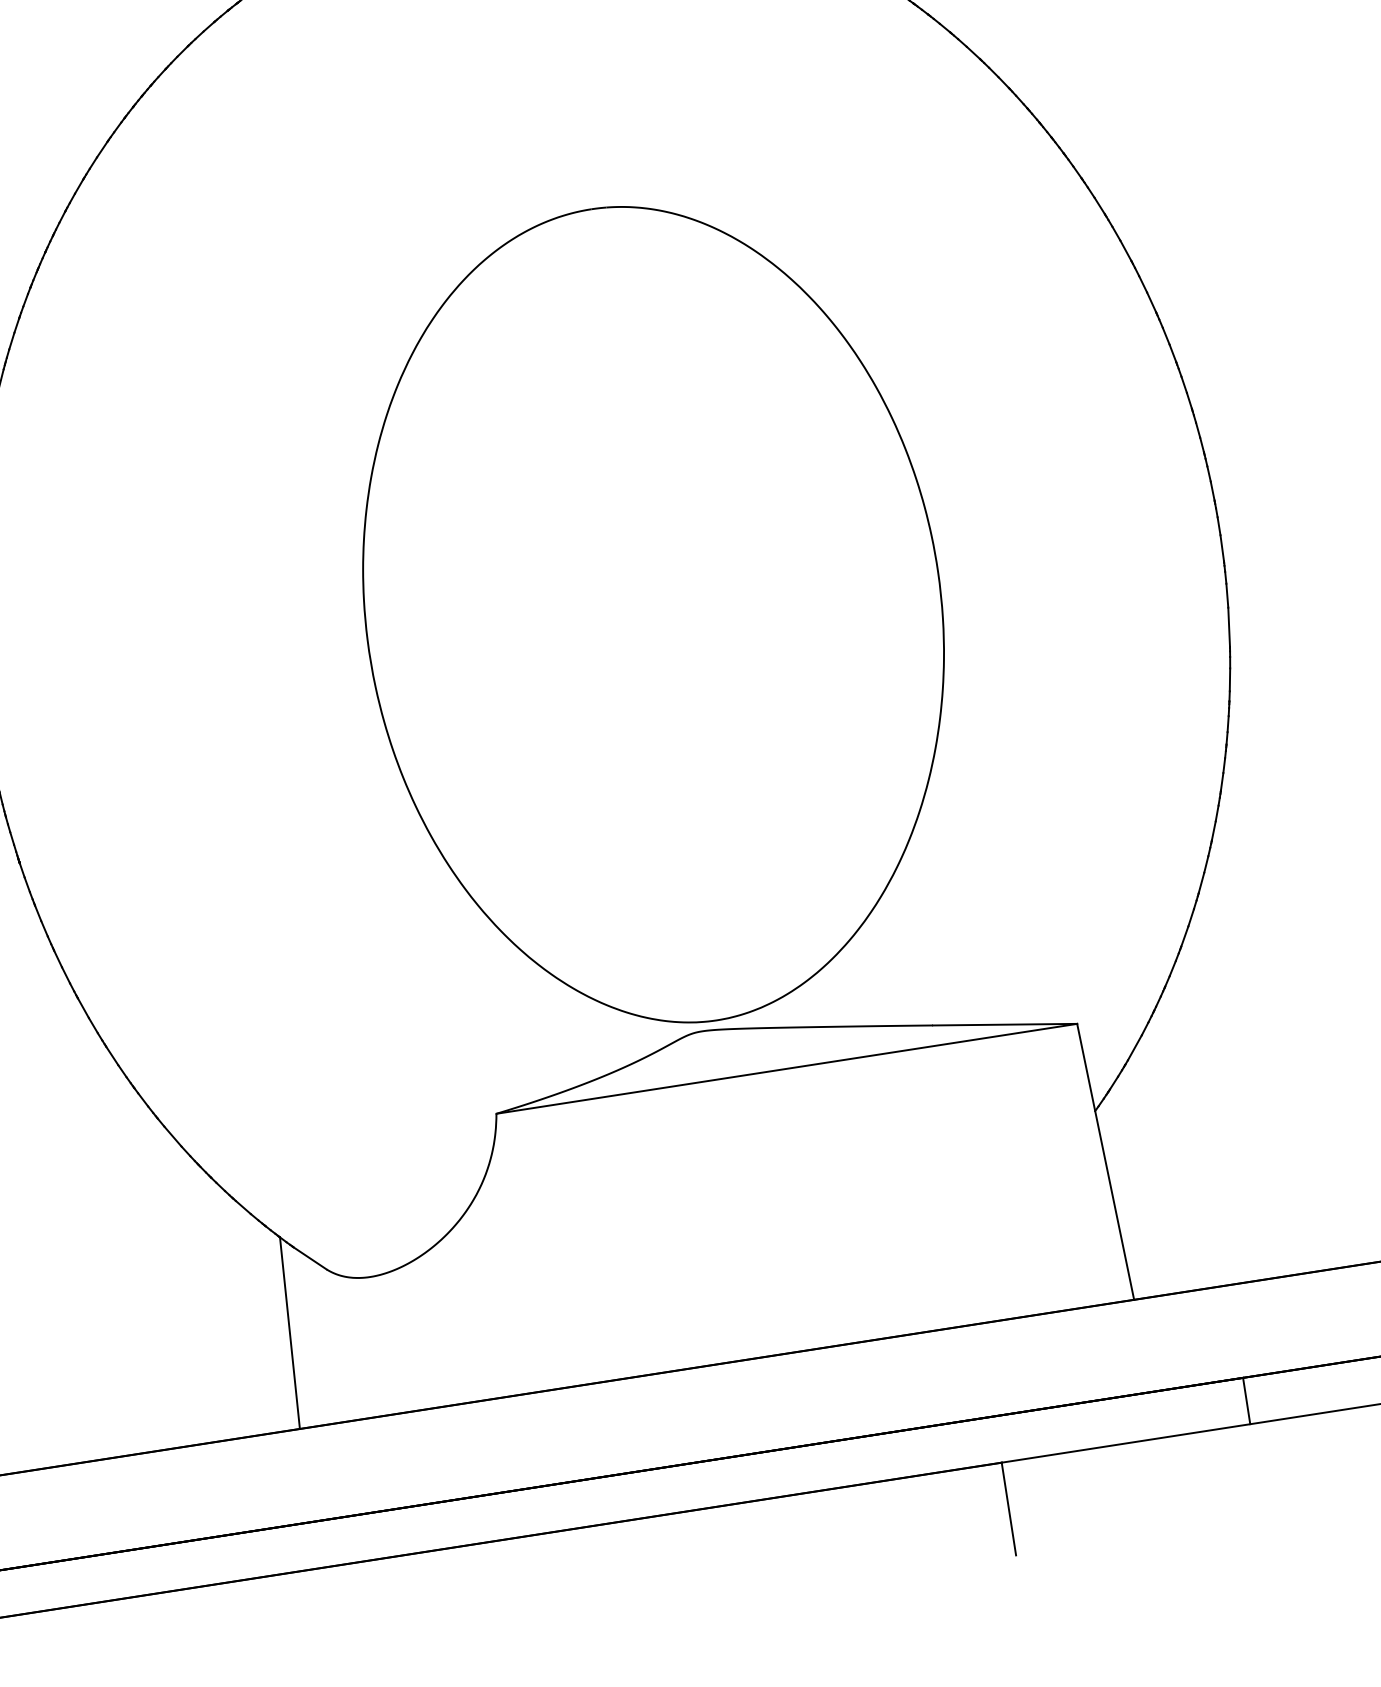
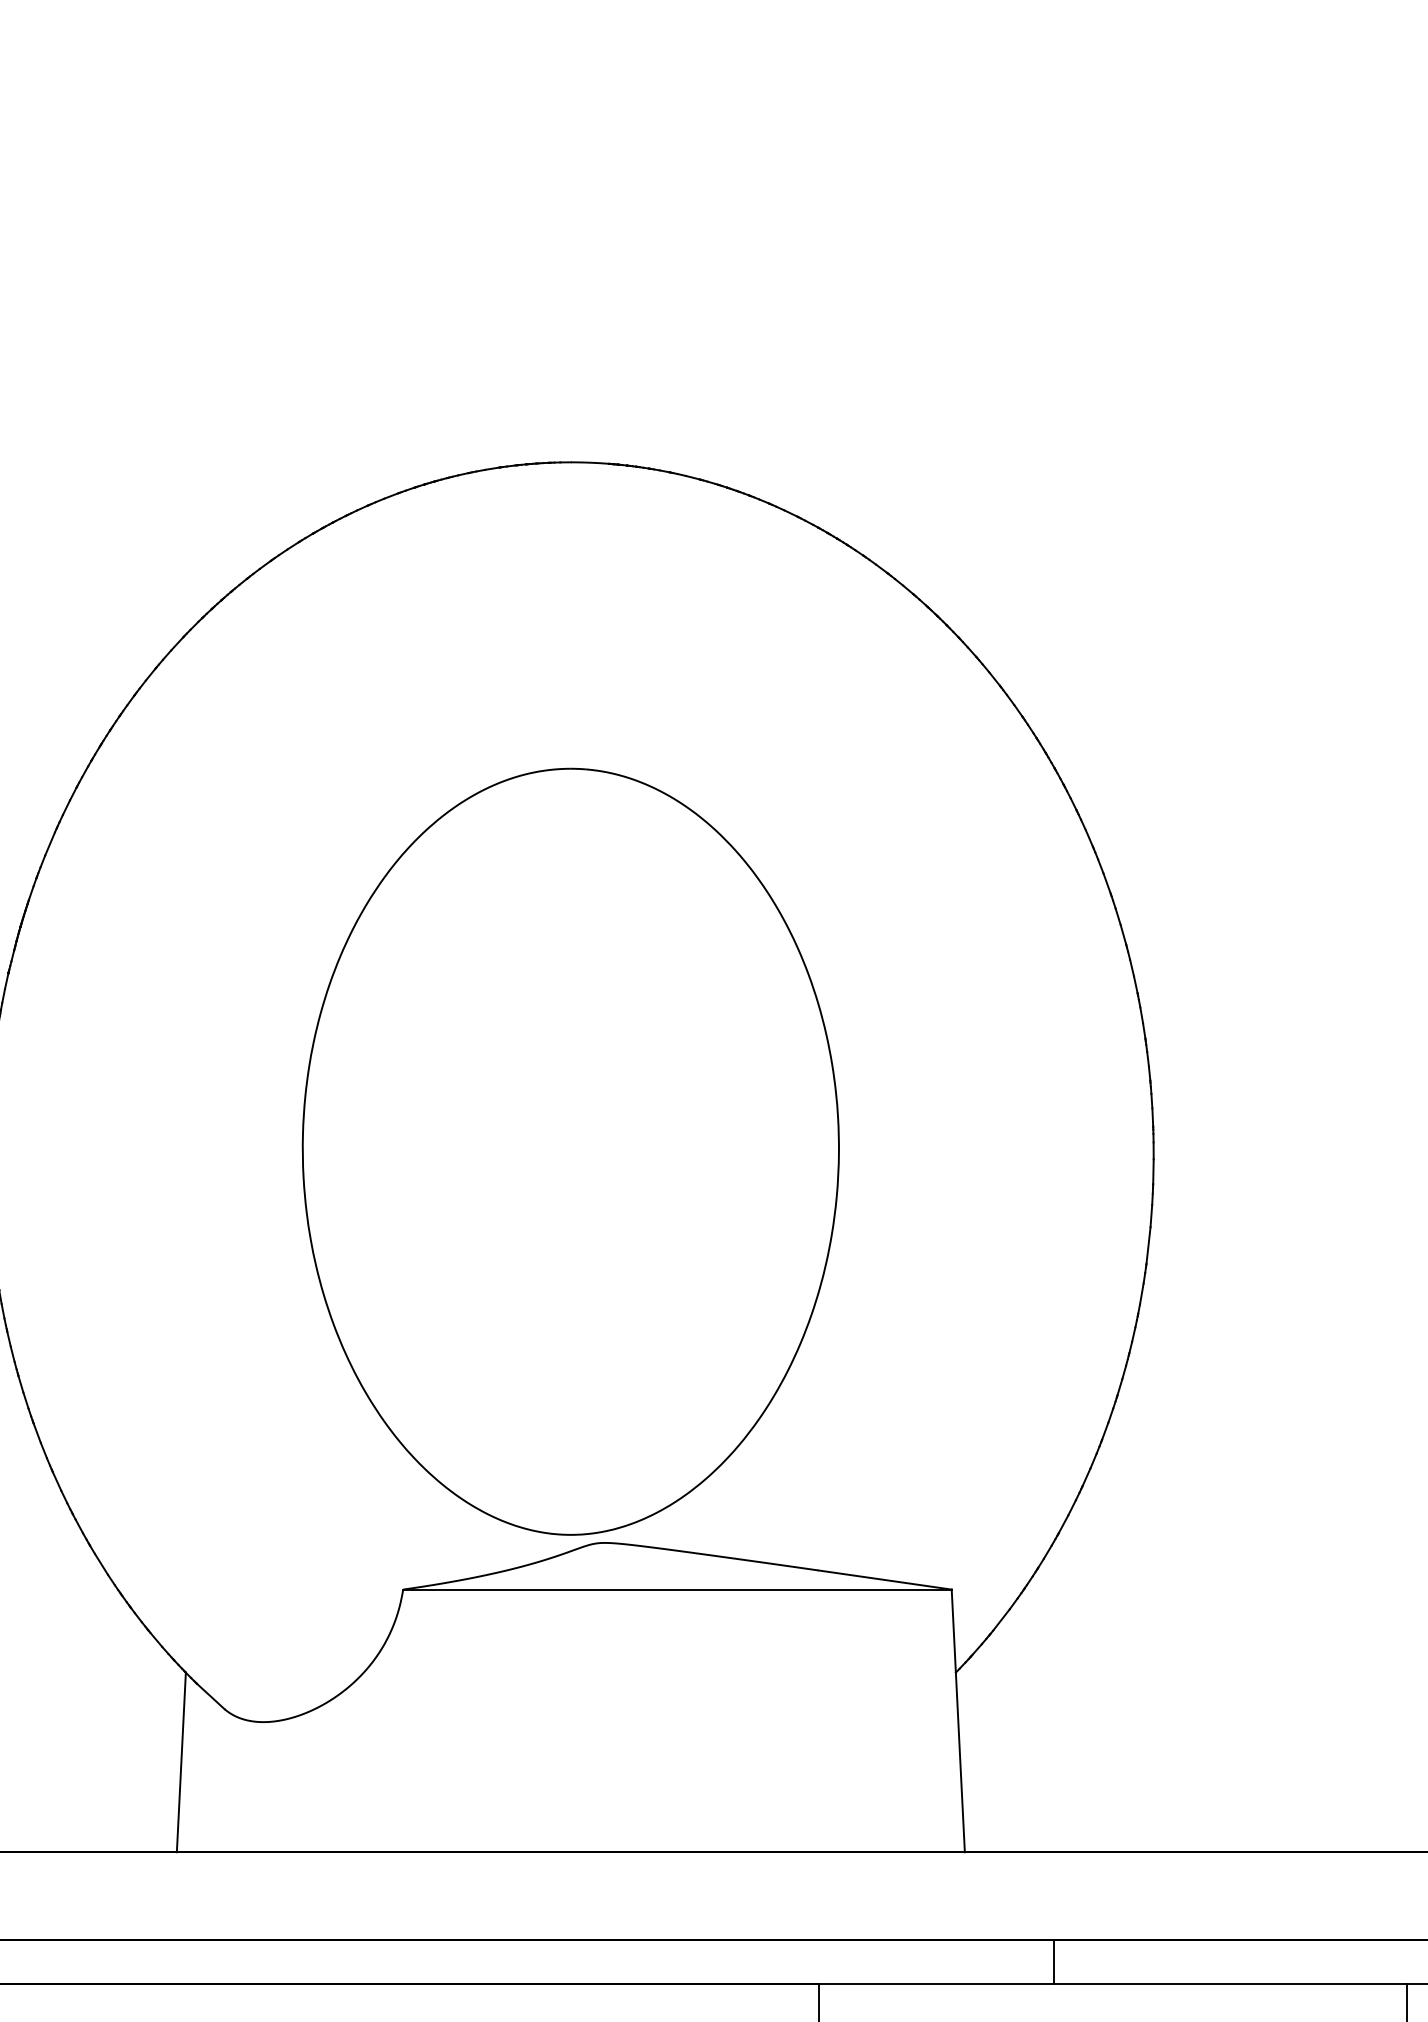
part: (653, 614) -> (570, 1151), moved

